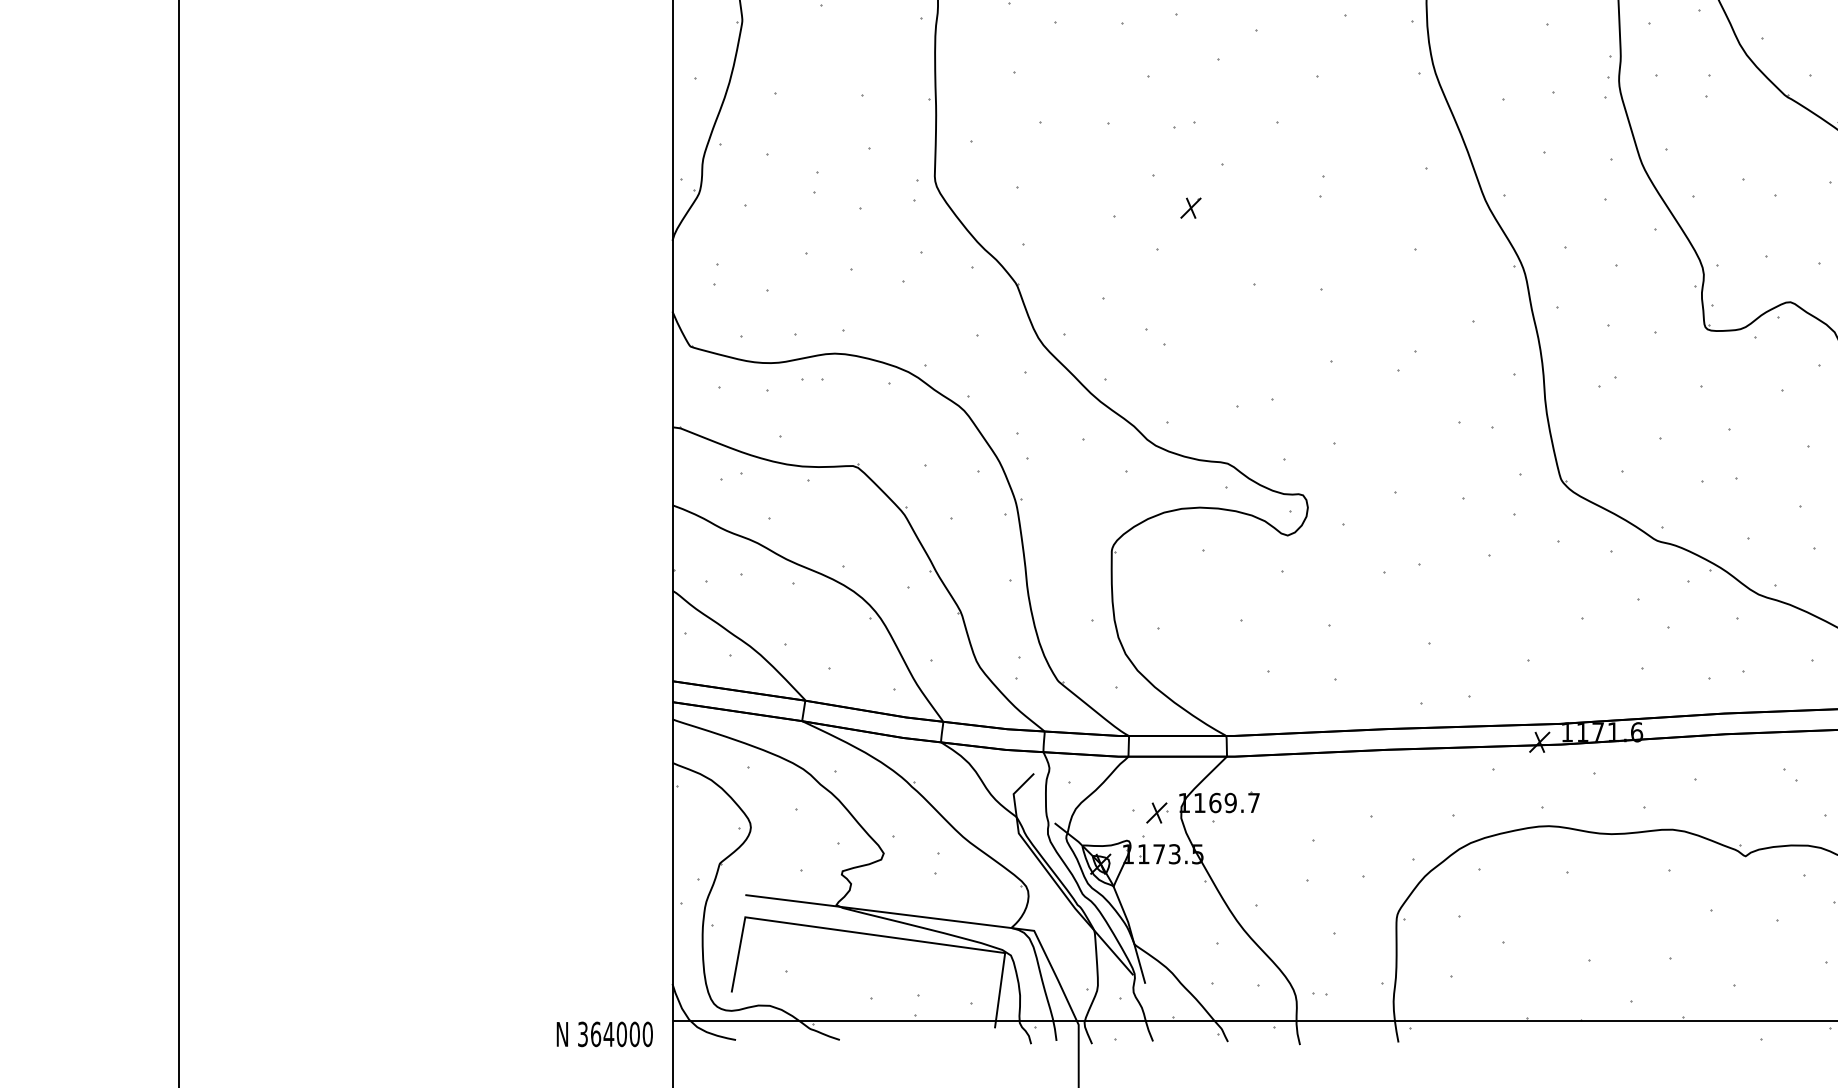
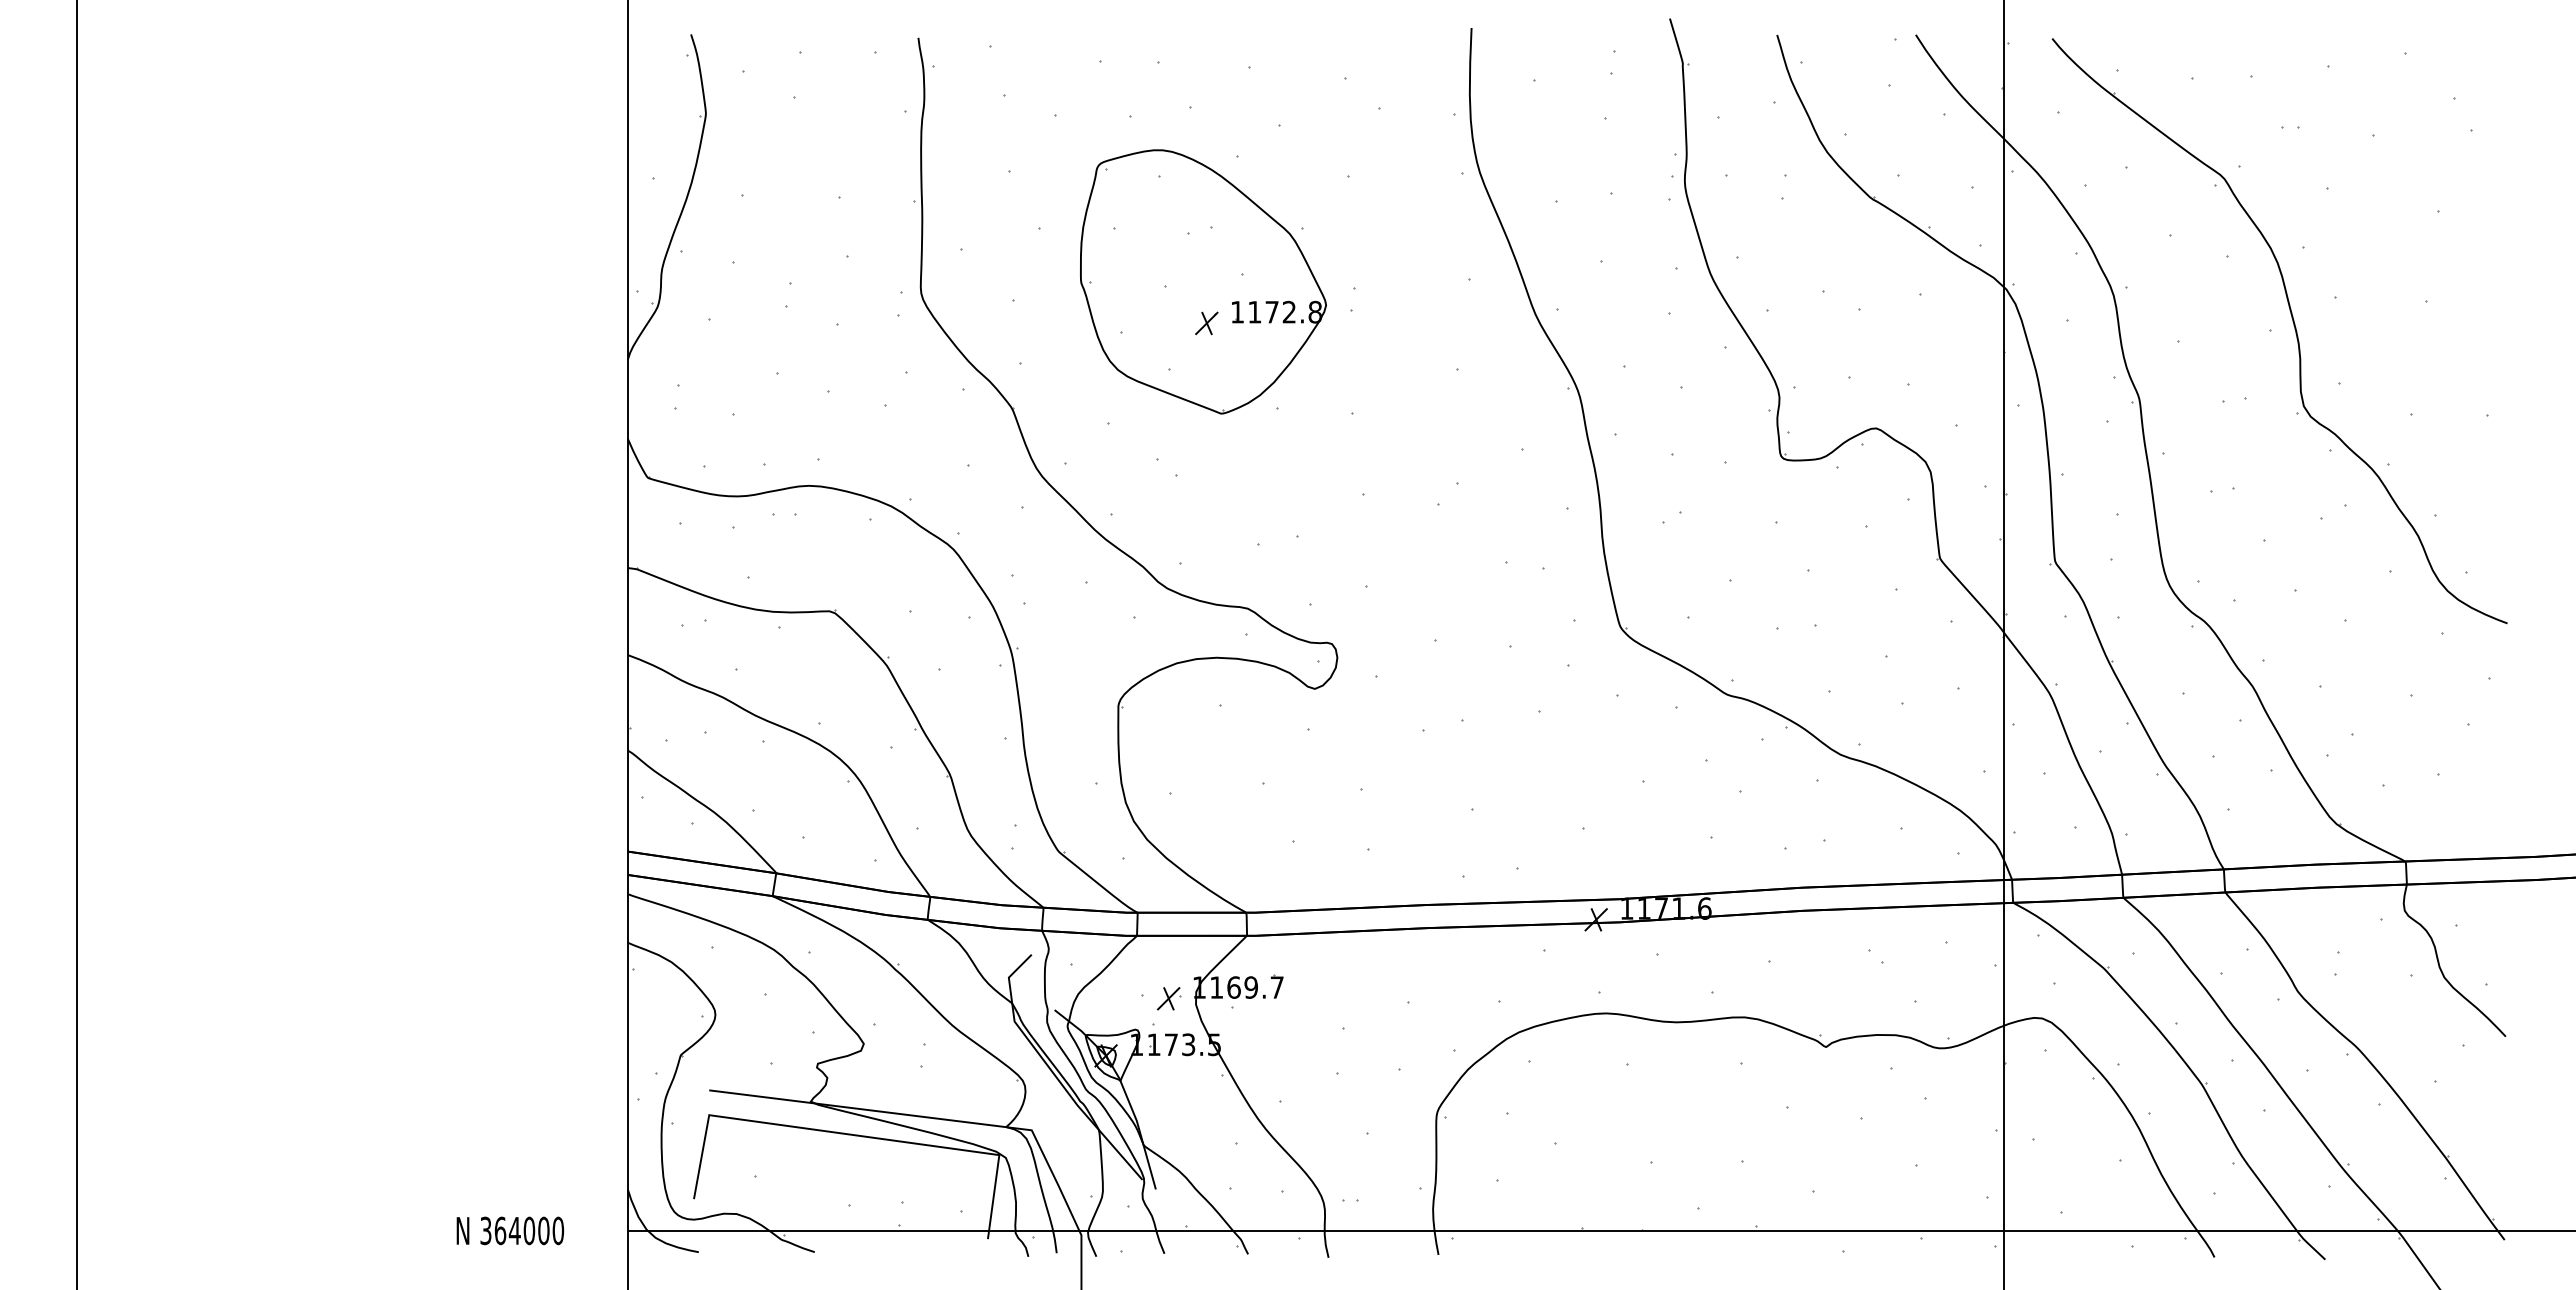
part: (1188, 170) -> (1203, 281), added
text: (604, 1034) -> (510, 1230), moved

